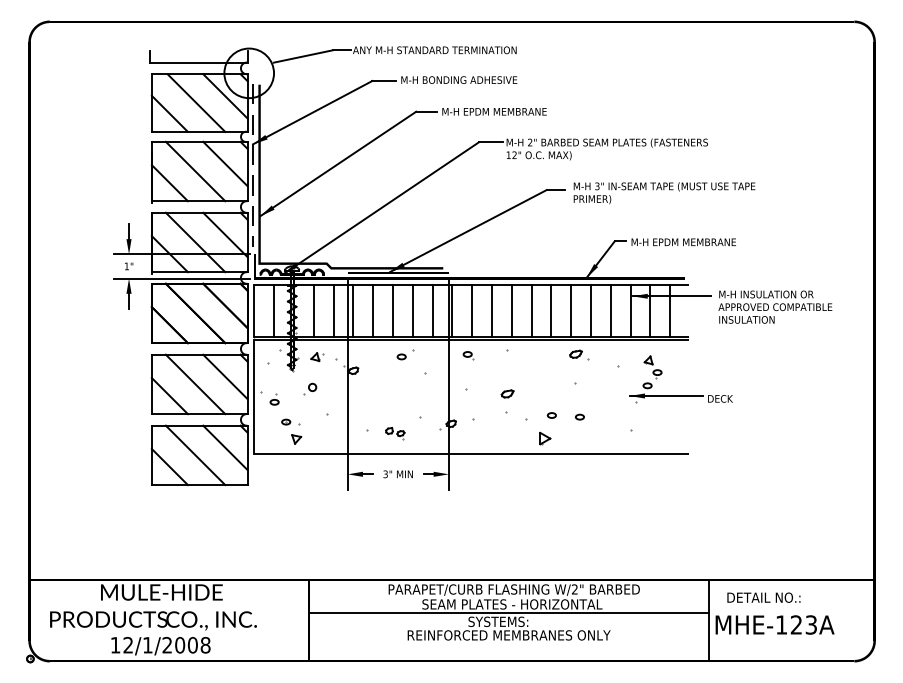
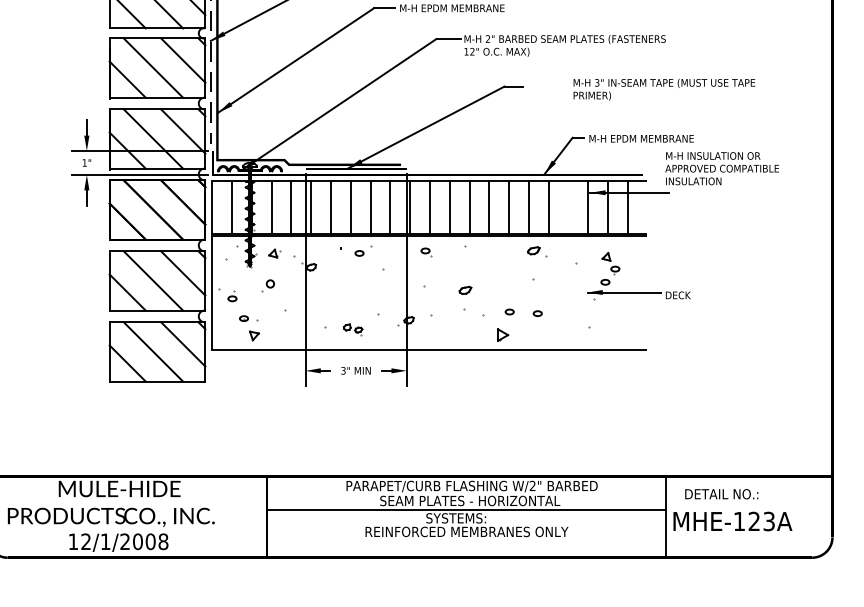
text: (664, 193) -> (664, 90), moved
text: (775, 306) -> (722, 168), moved
line: (610, 310) -> (568, 207), removed

